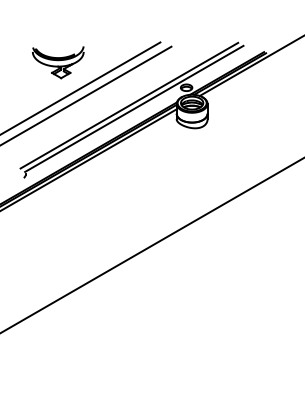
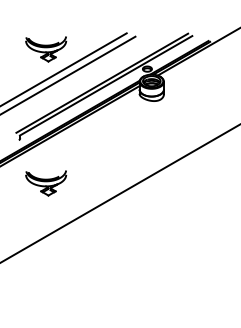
part: (58, 232) -> (46, 183), added

